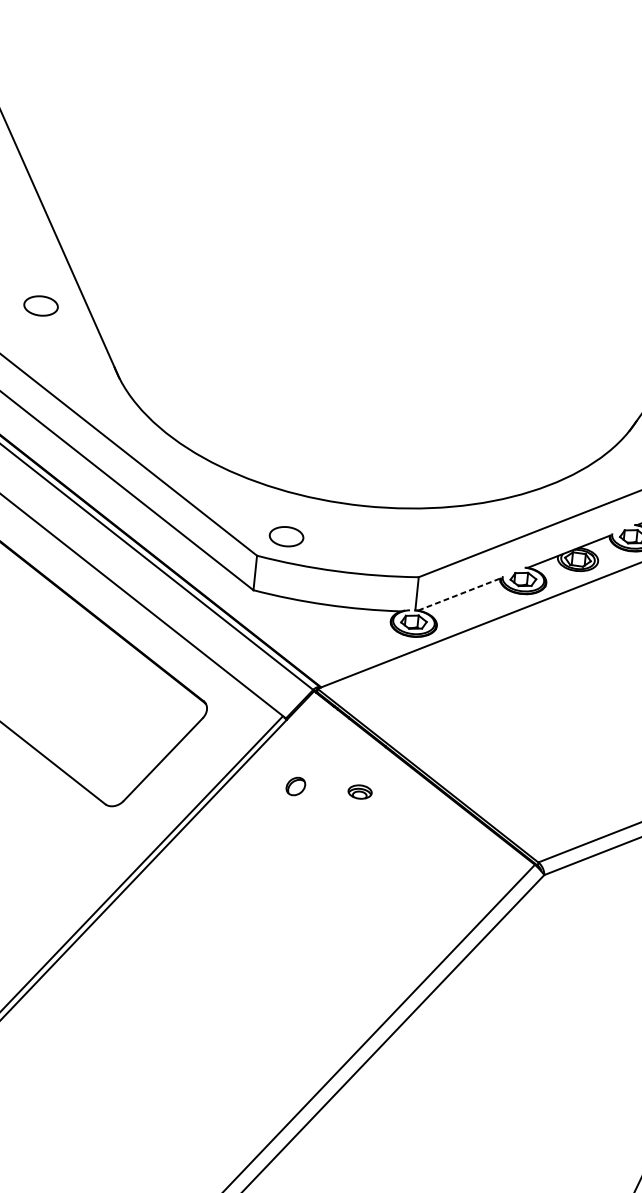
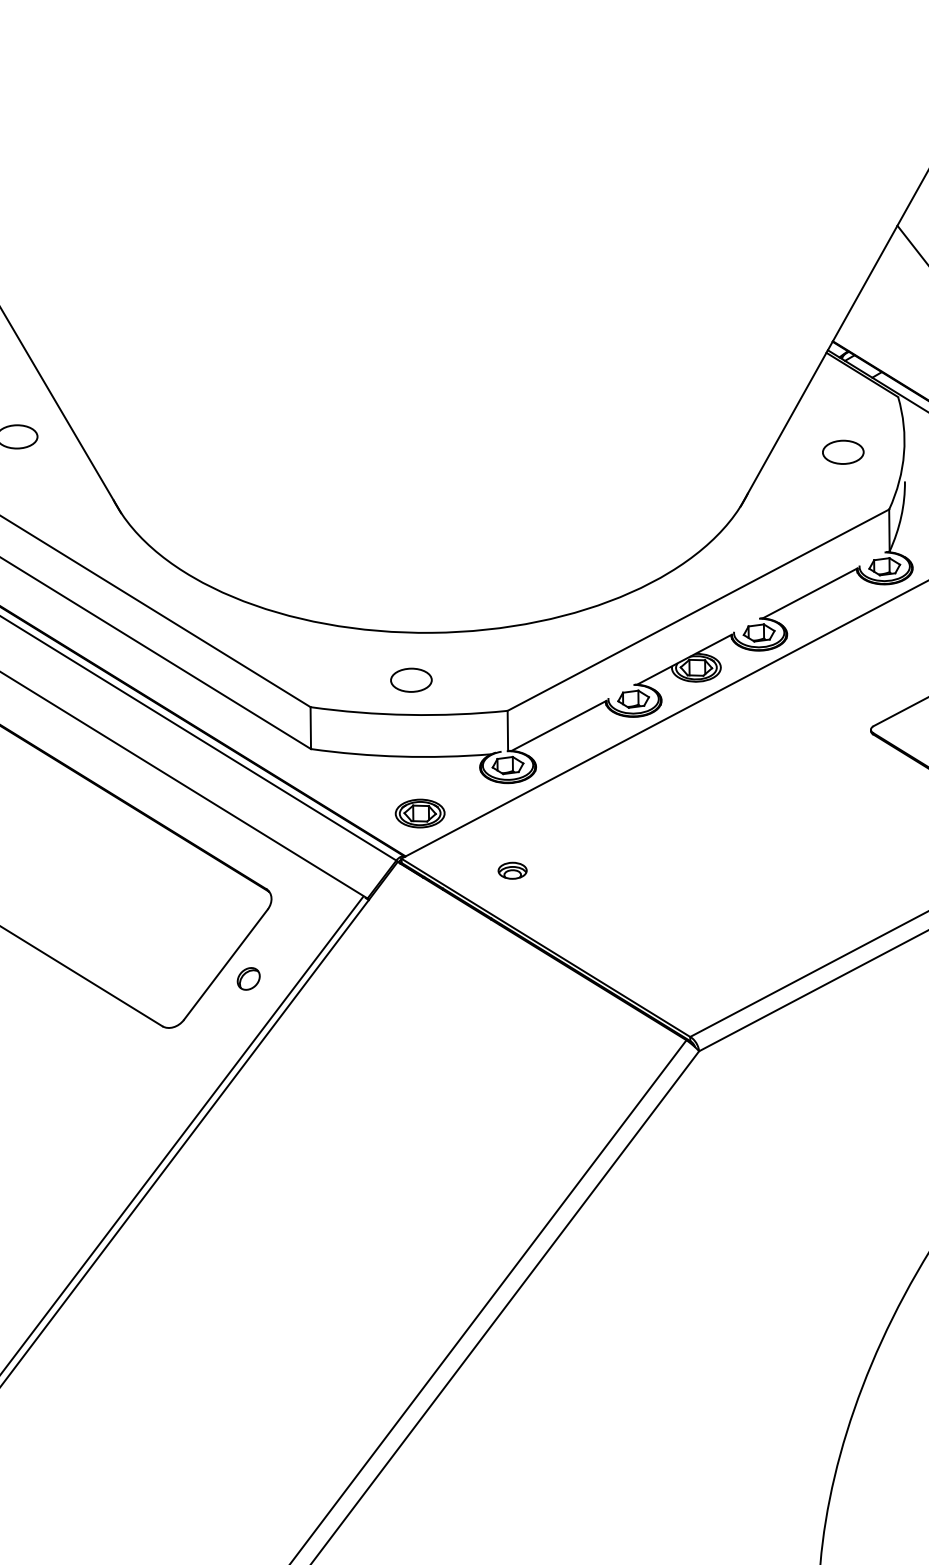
part: (286, 536) -> (411, 679), moved
line: (460, 594) -> (559, 725), dashed -> solid
part: (336, 653) -> (419, 813), added
part: (295, 786) -> (248, 978), moved
part: (360, 791) -> (512, 870), moved

